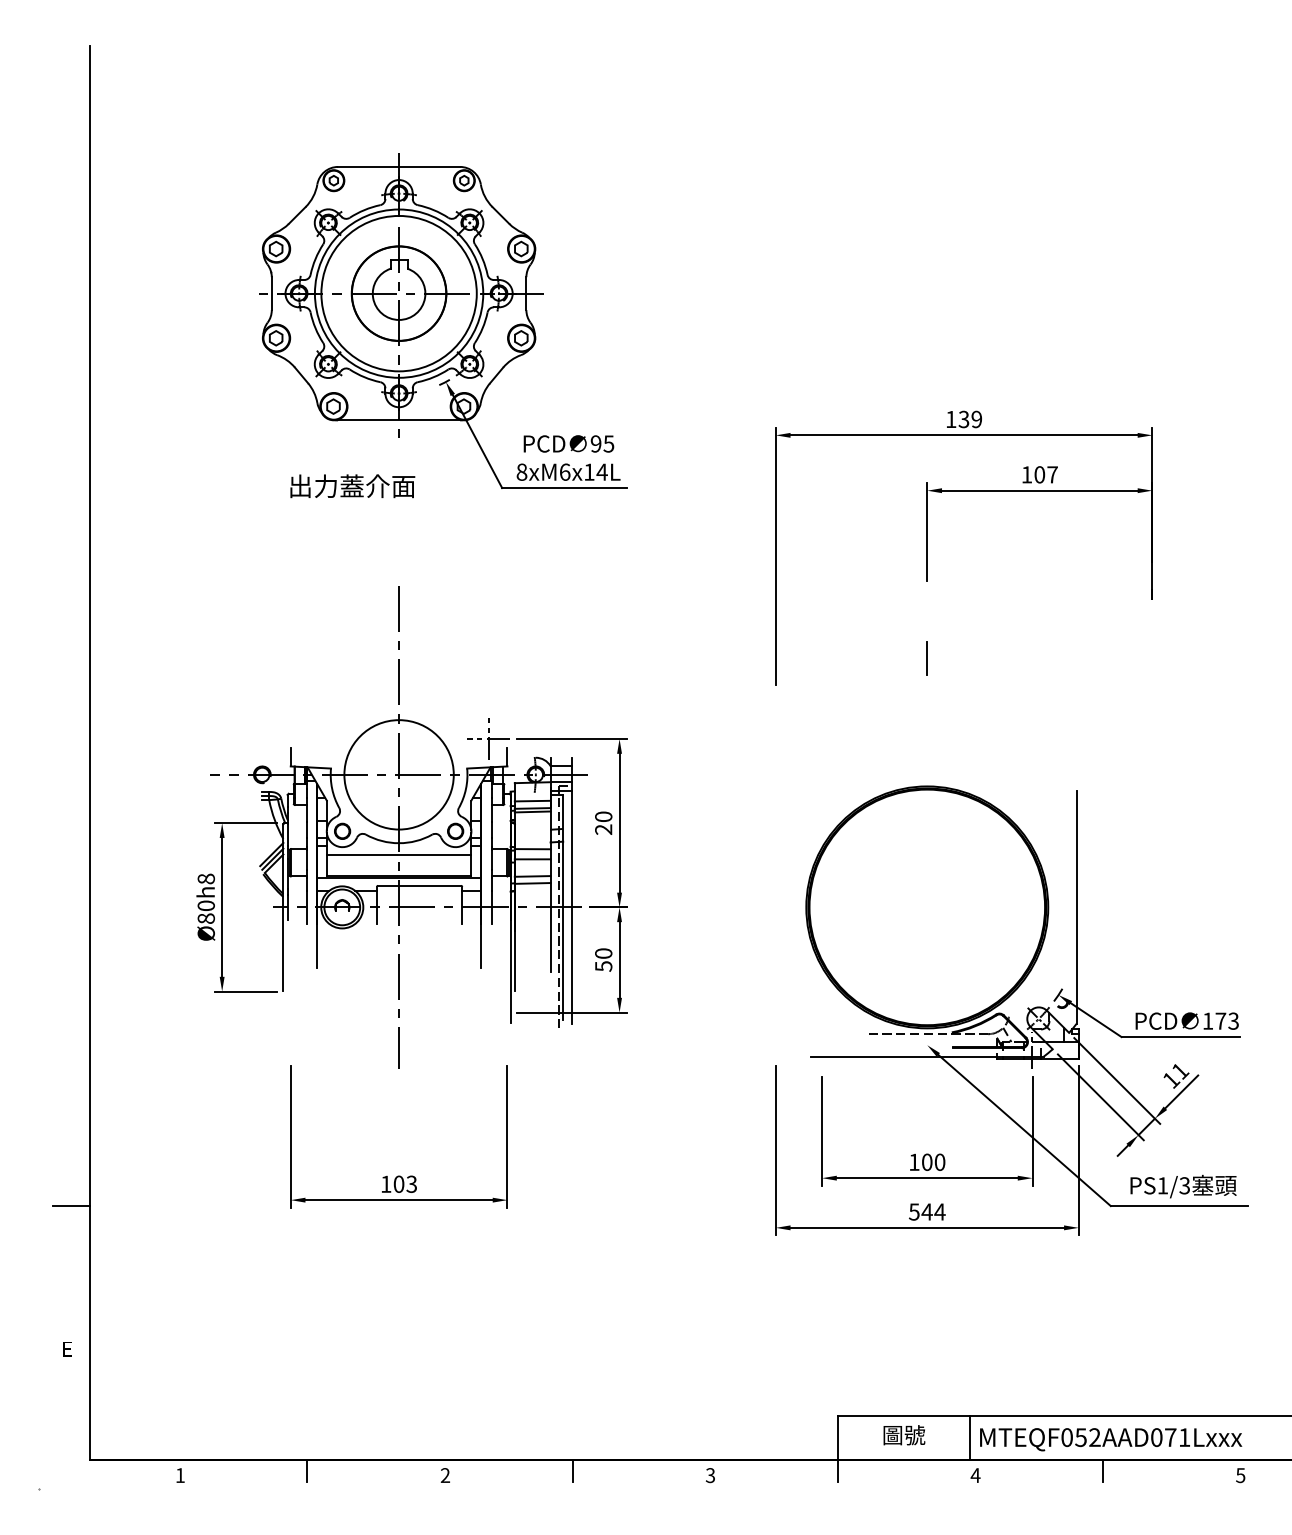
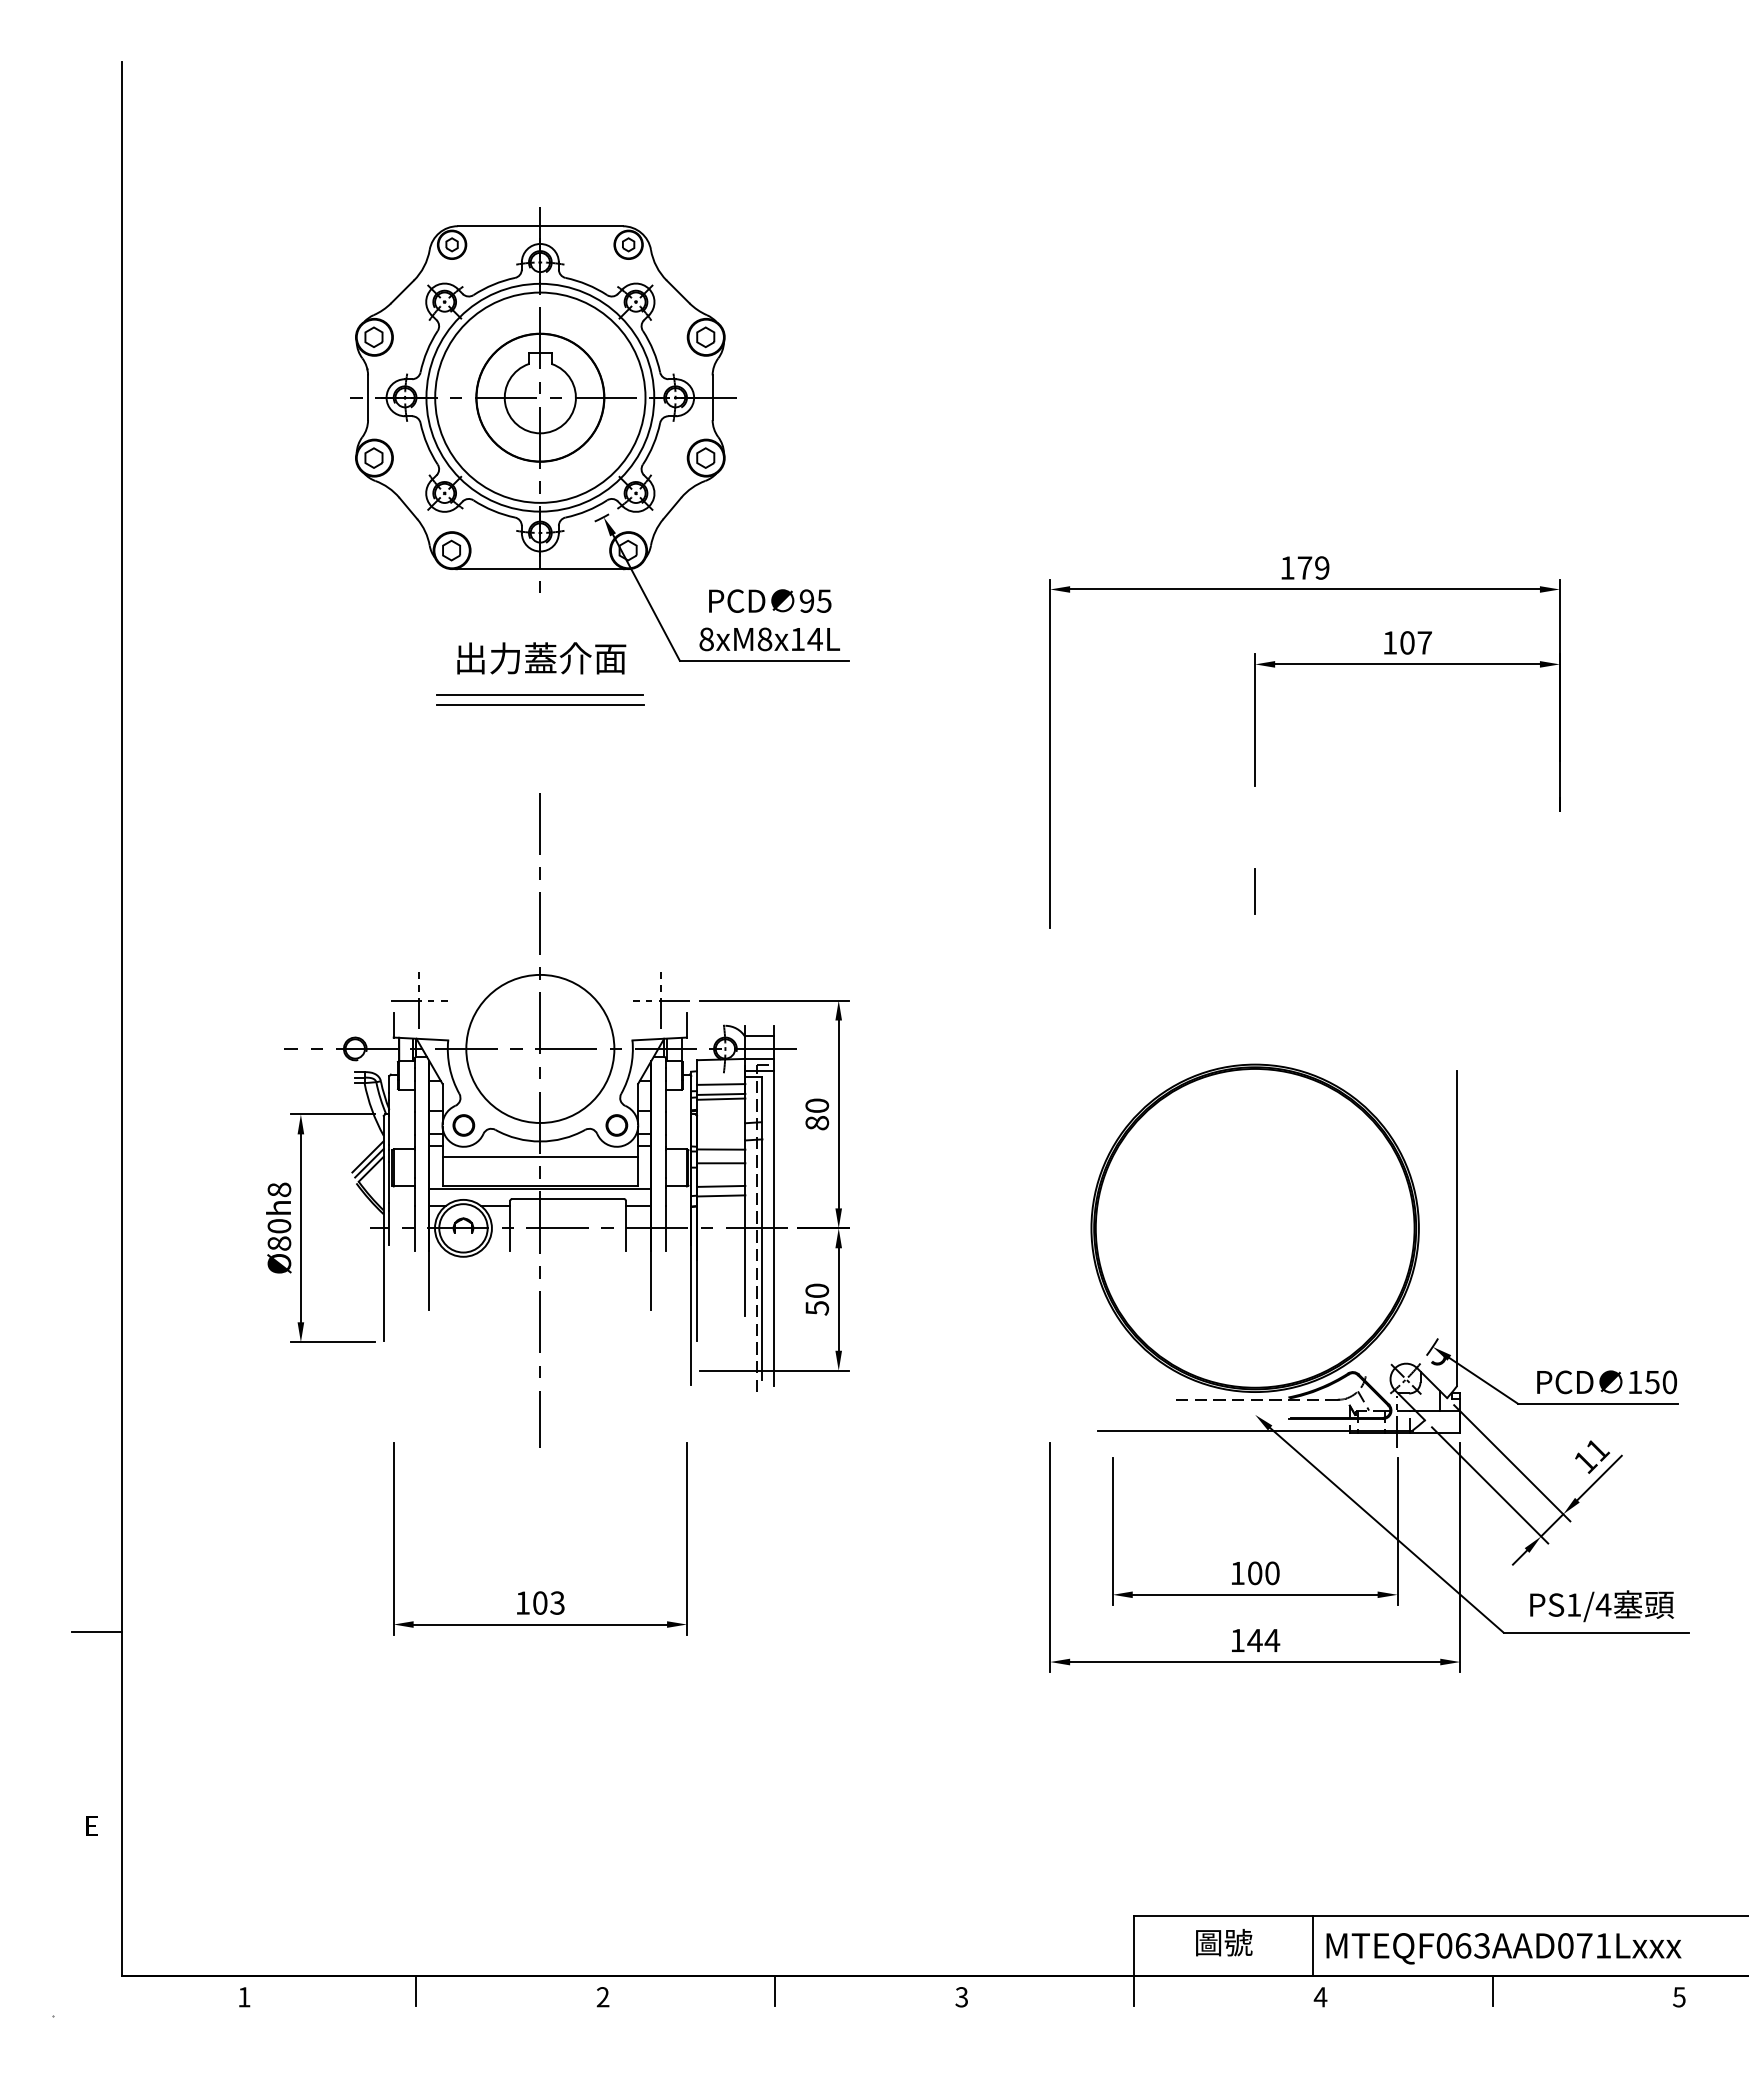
text: (963, 419) -> (1304, 567), 139 -> 179
text: (564, 472) -> (764, 639), 8xM6x14L -> 8xM8x14L
text: (352, 486) -> (541, 658), moved
line: (398, 513) -> (539, 695), added
line: (399, 521) -> (540, 705), added
part: (309, 739) -> (419, 1000), added
text: (603, 829) -> (817, 1123), 20 -> 80
text: (1227, 1021) -> (1661, 1382), 173 -> 150
text: (1184, 1185) -> (1603, 1604), PS1/3 -> PS1/4
text: (914, 1211) -> (1237, 1640), 544 -> 144
text: (1087, 1437) -> (1472, 1945), MTEQF052AAD071Lxxx -> MTEQF063AAD071Lxxx

